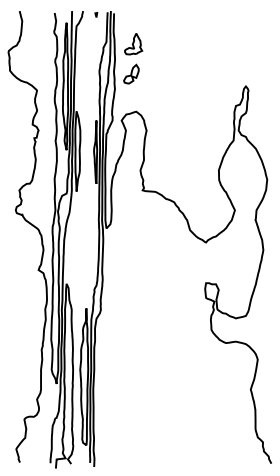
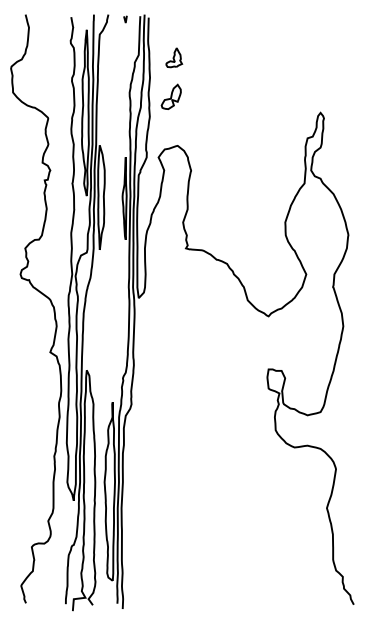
part: (133, 43) -> (174, 57), size x0.7

